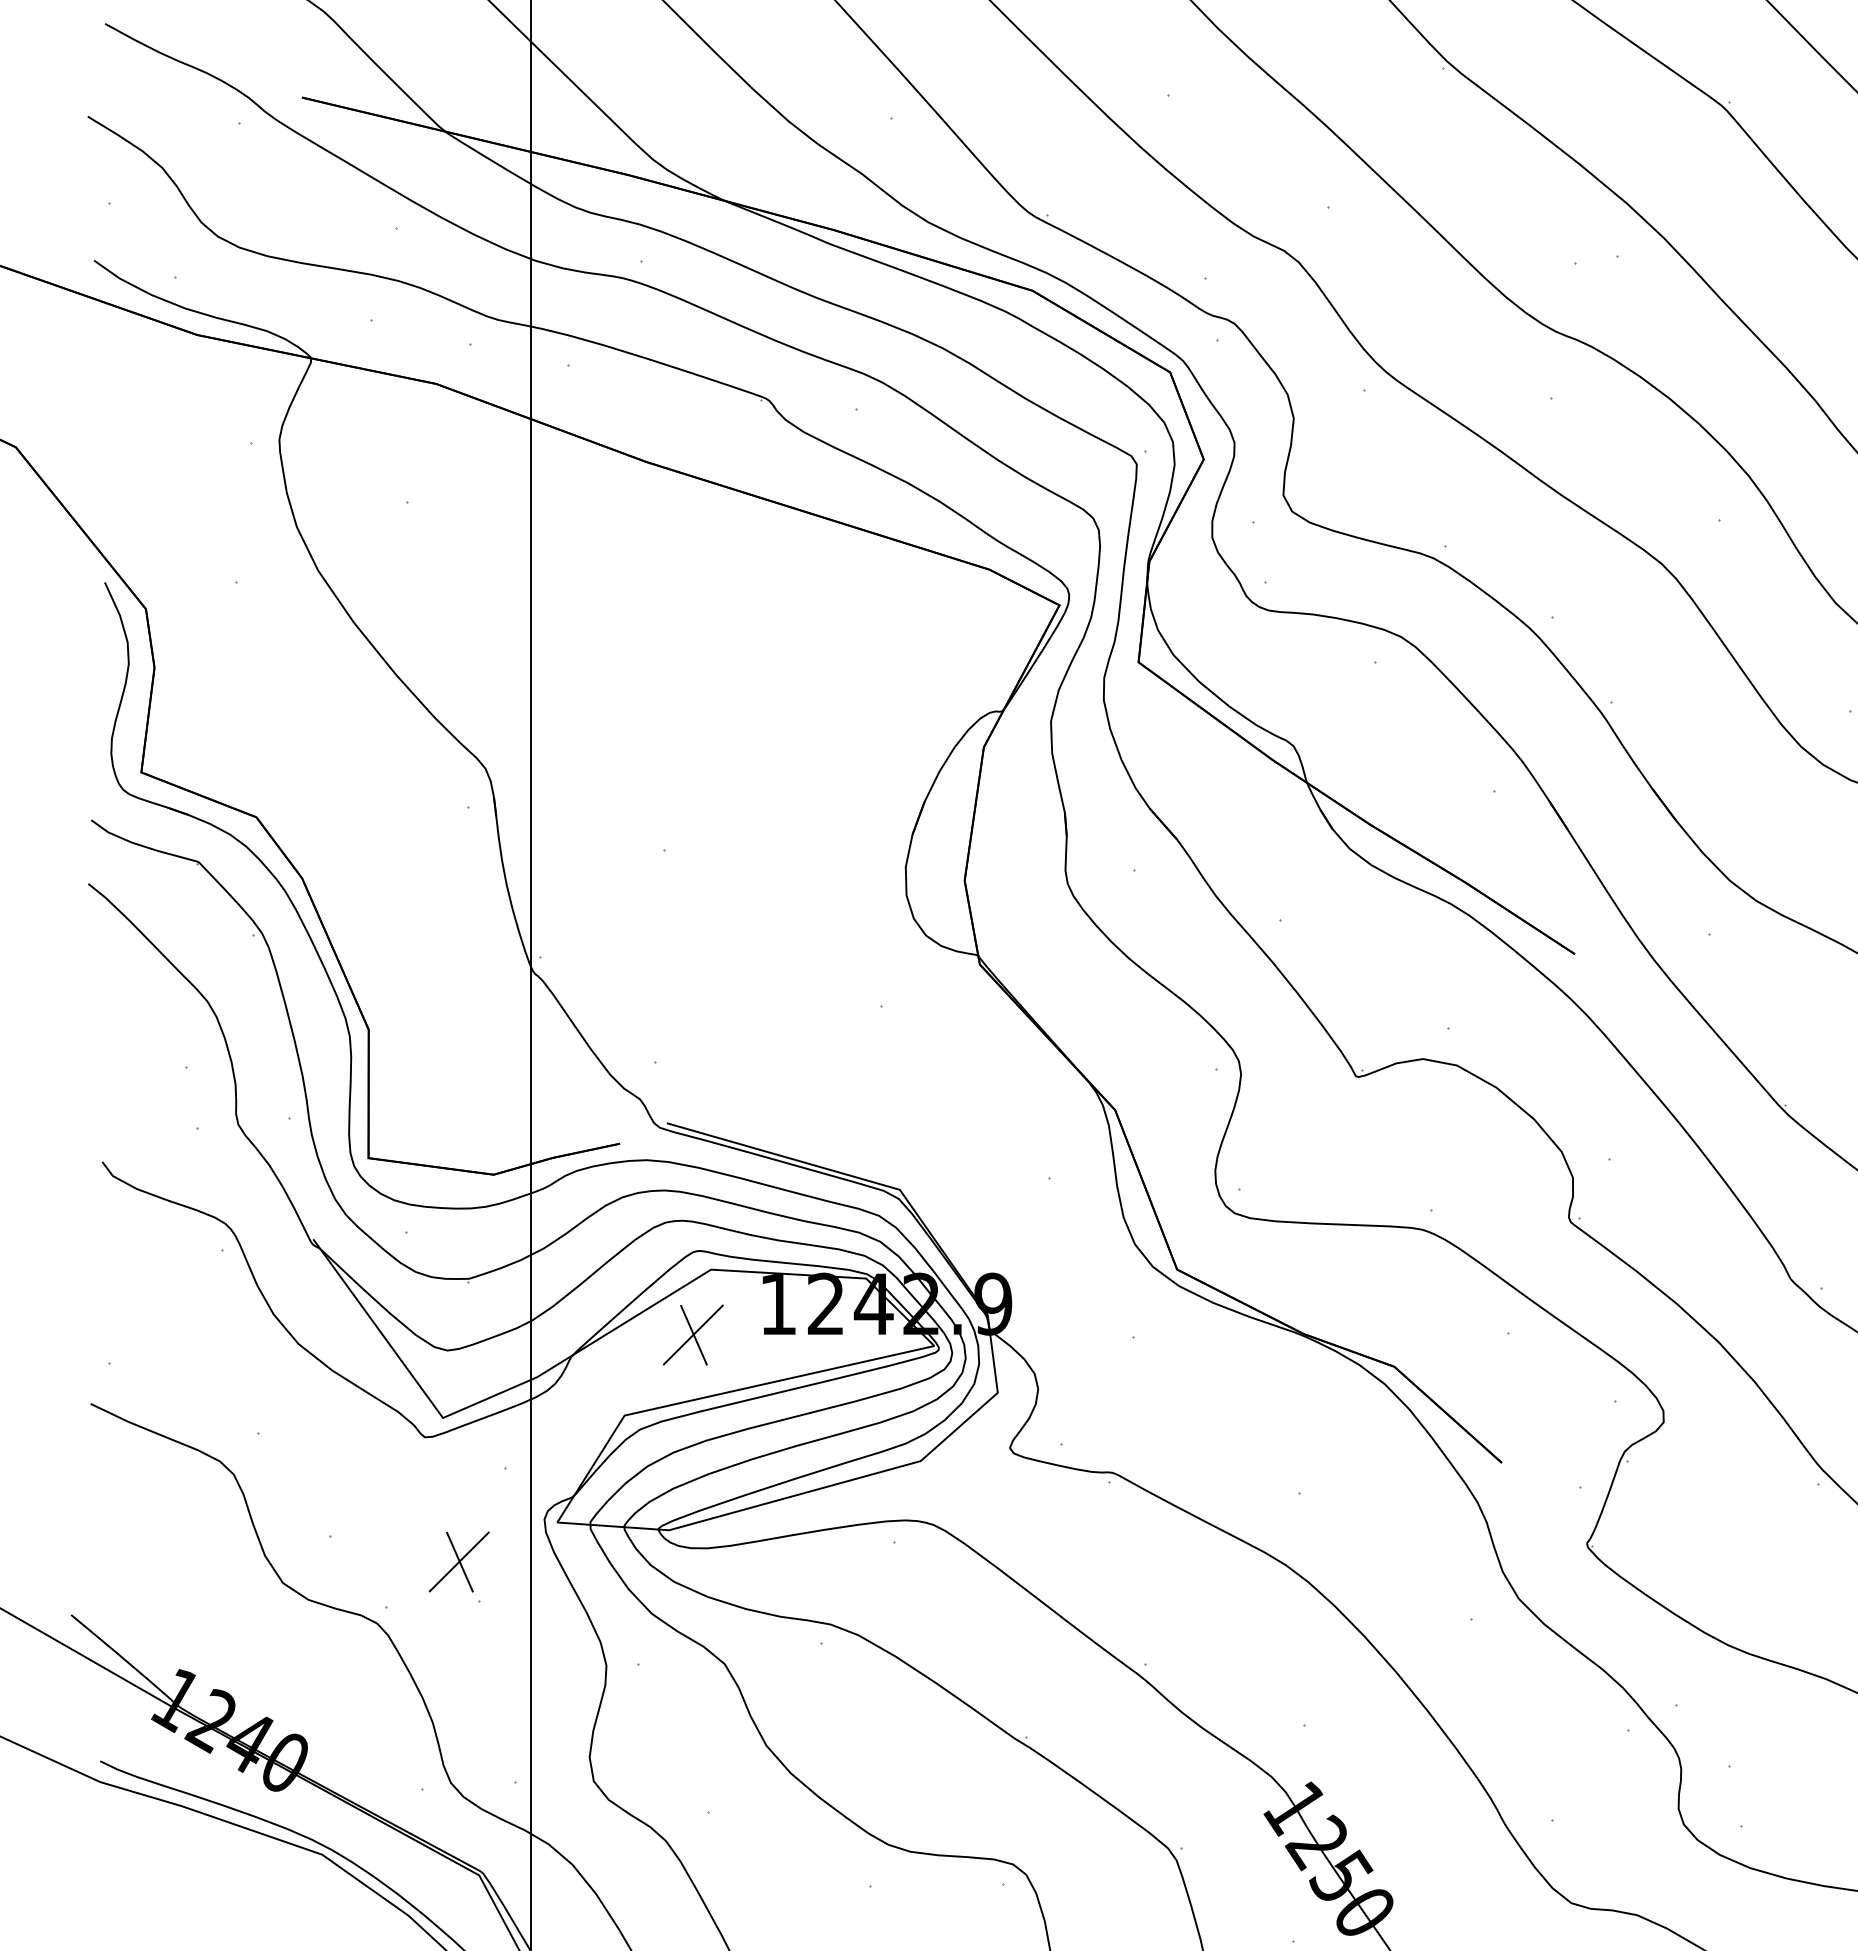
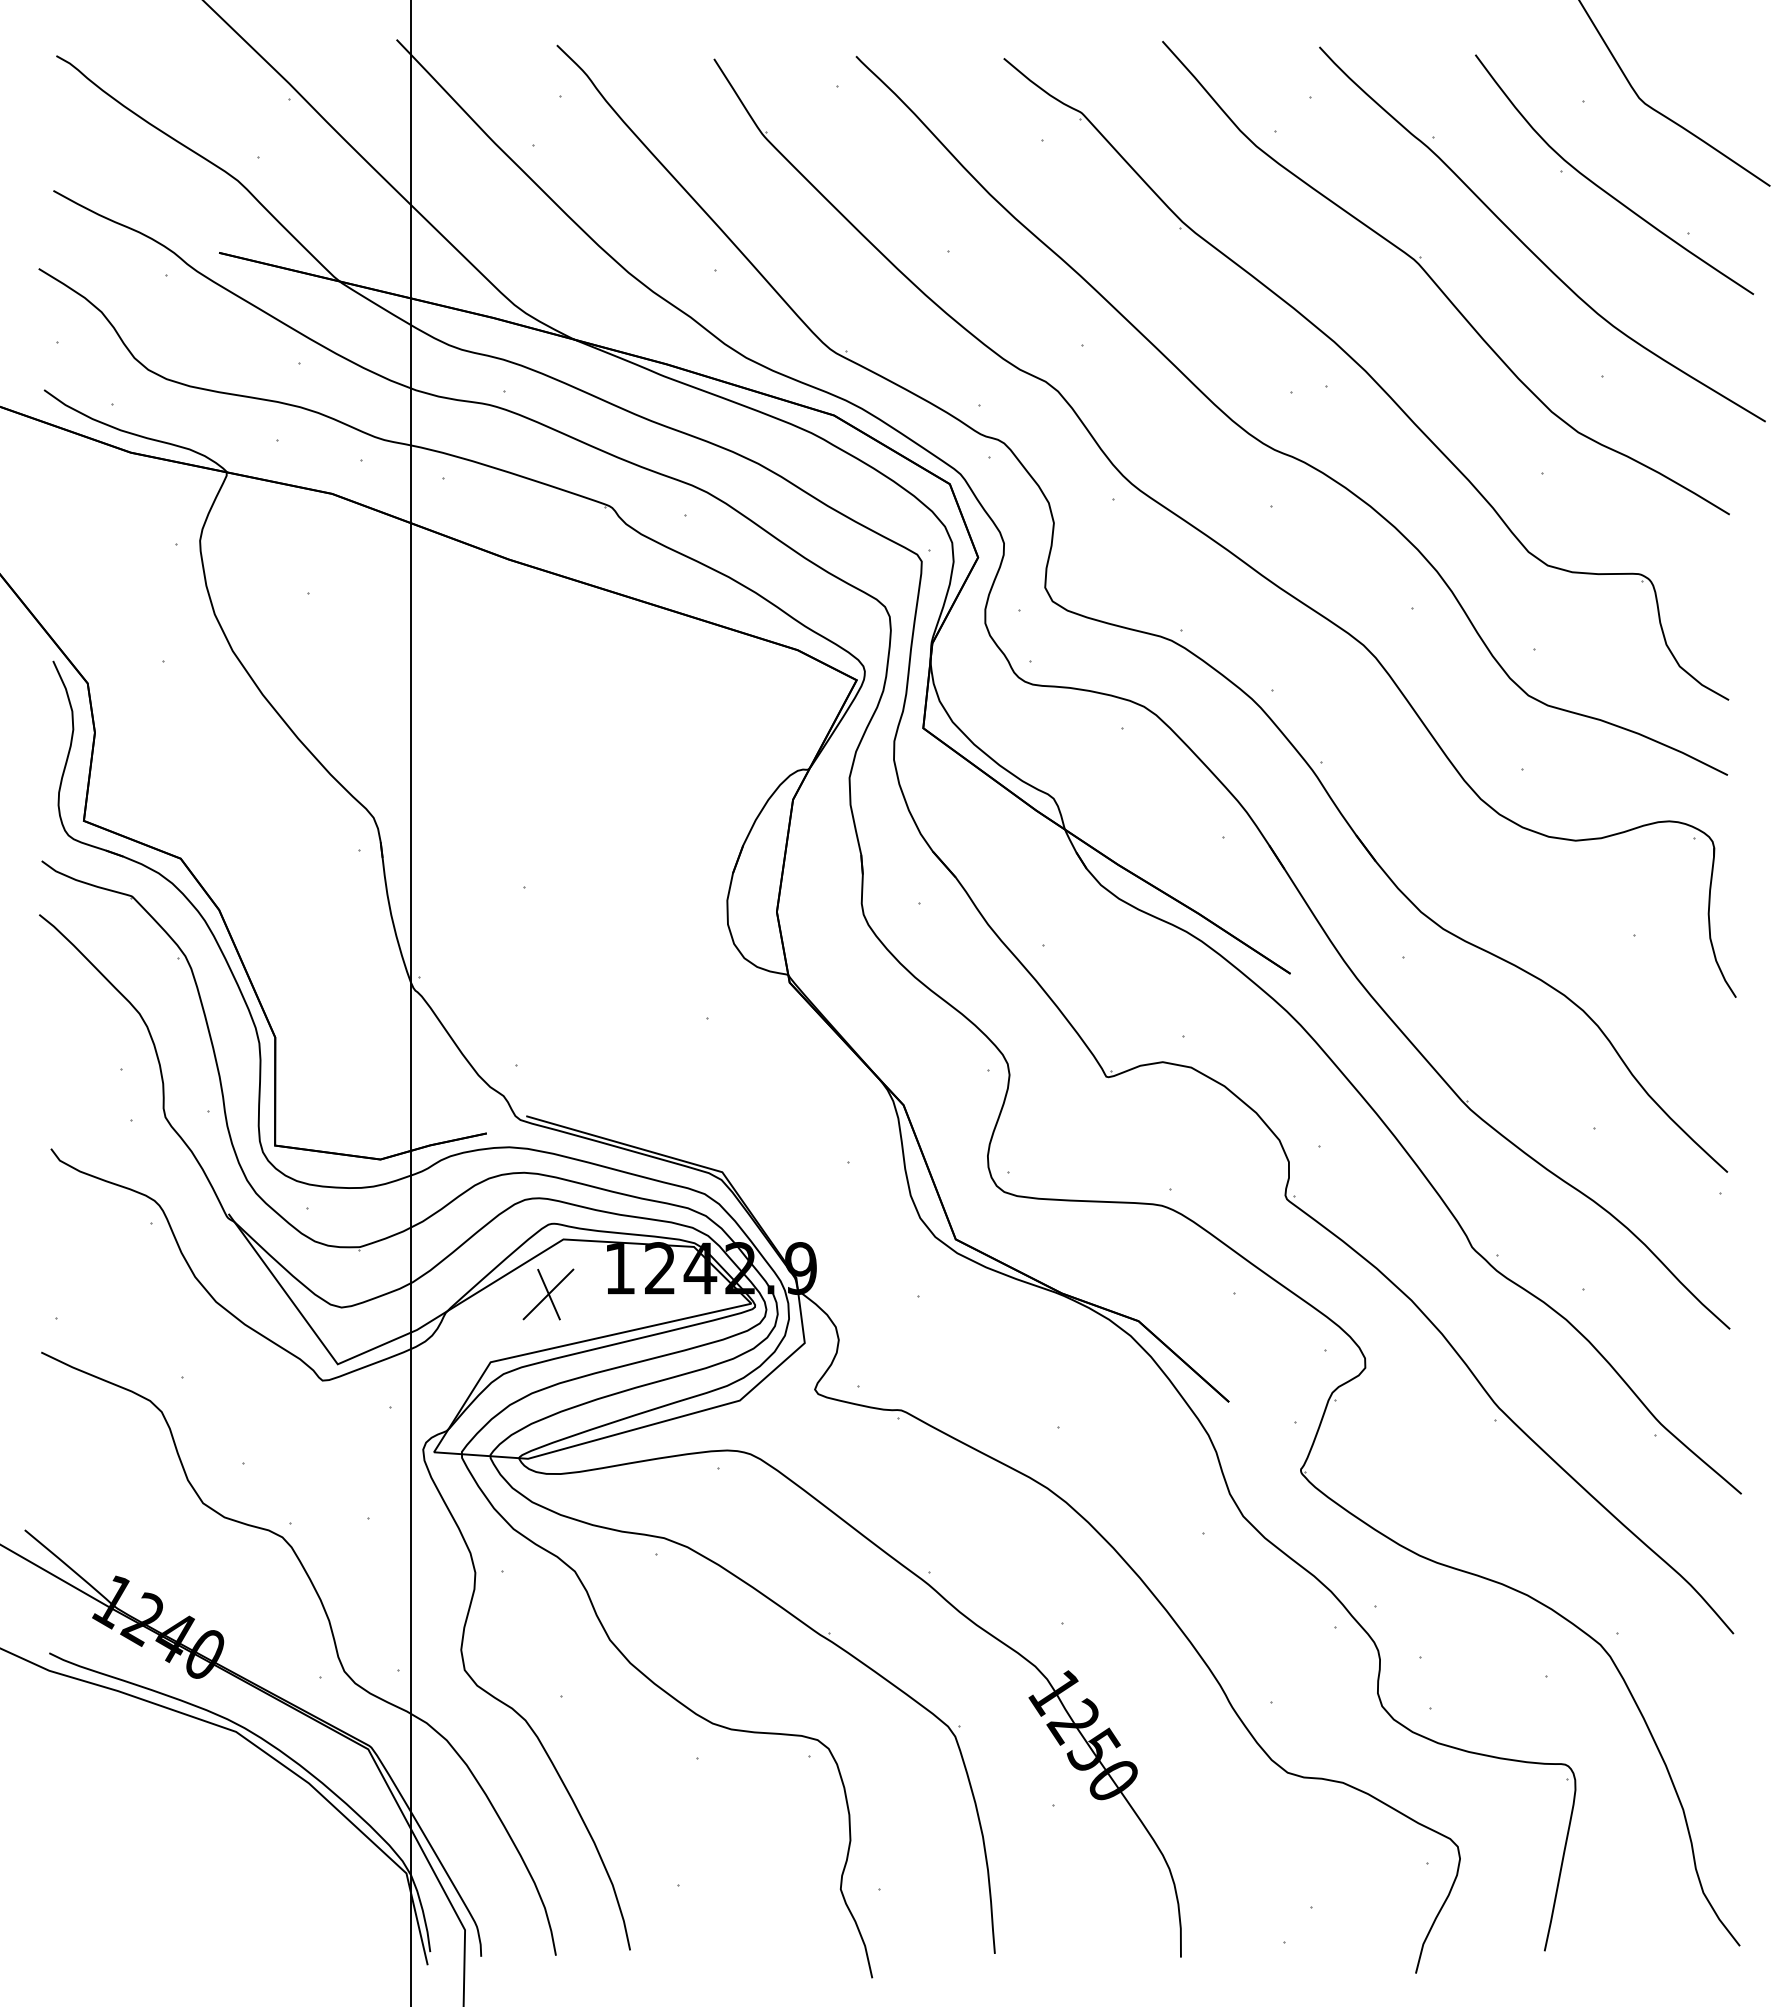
part: (459, 1561) -> (351, 1485), removed

